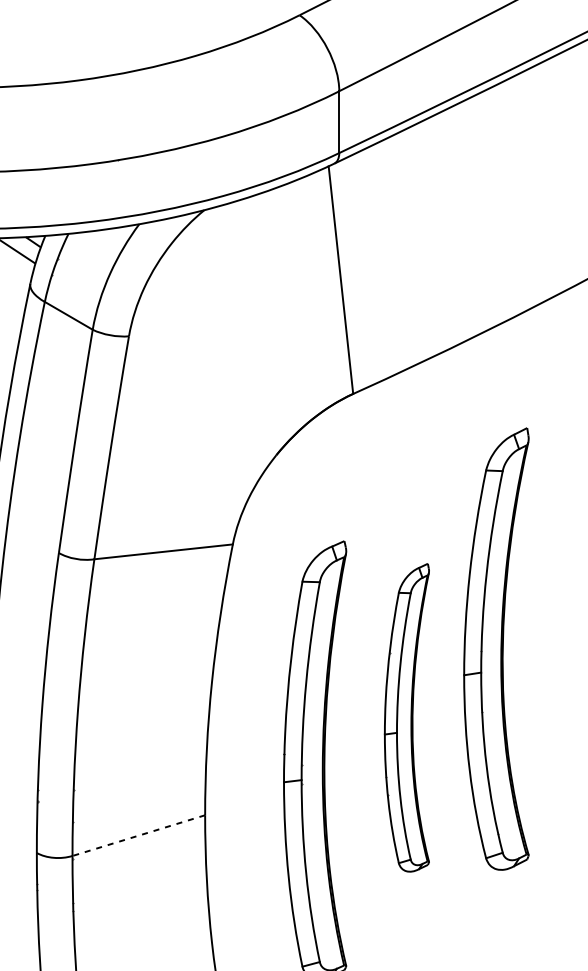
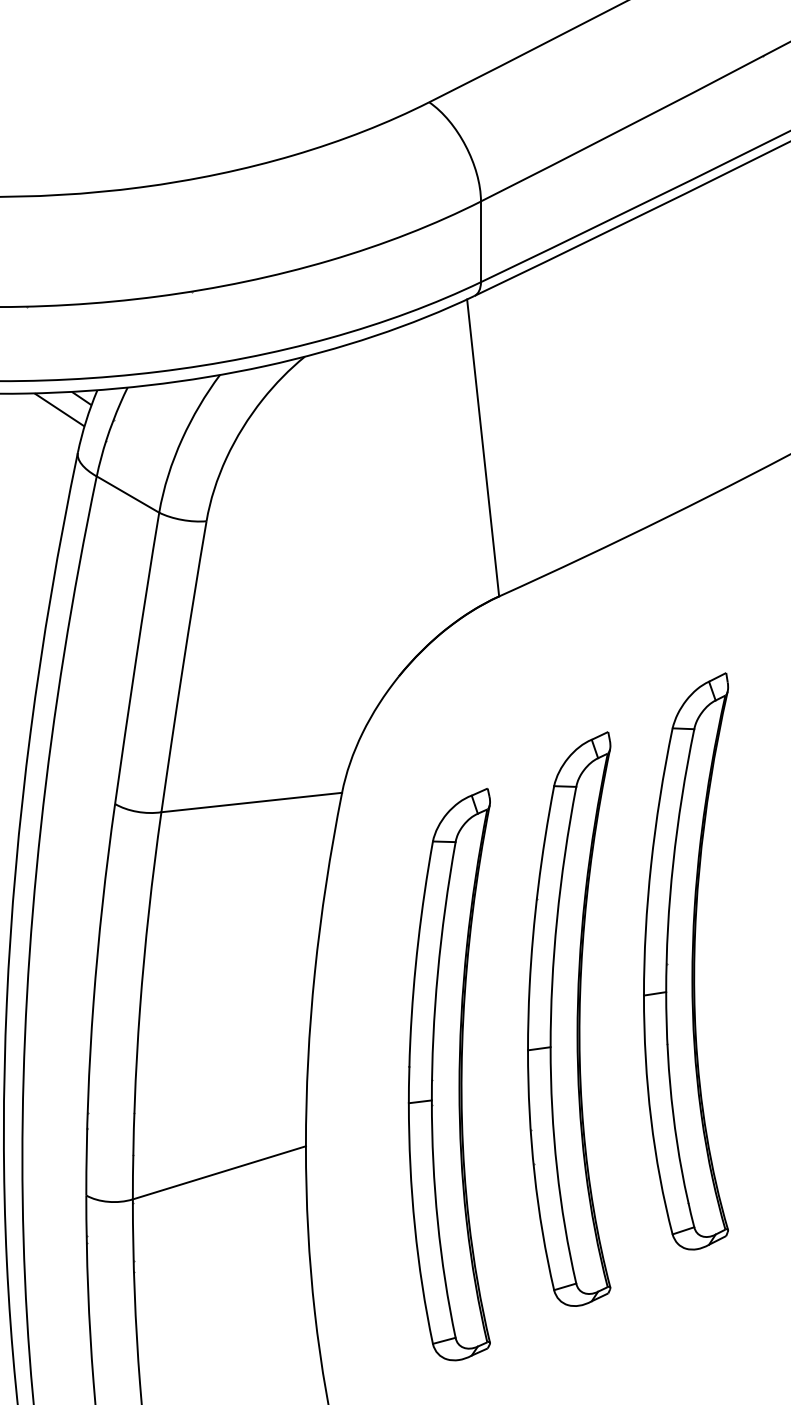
part: (496, 649) -> (685, 961), moved
part: (407, 717) -> (569, 1018), size x1.43
line: (138, 835) -> (219, 1172), dashed -> solid

